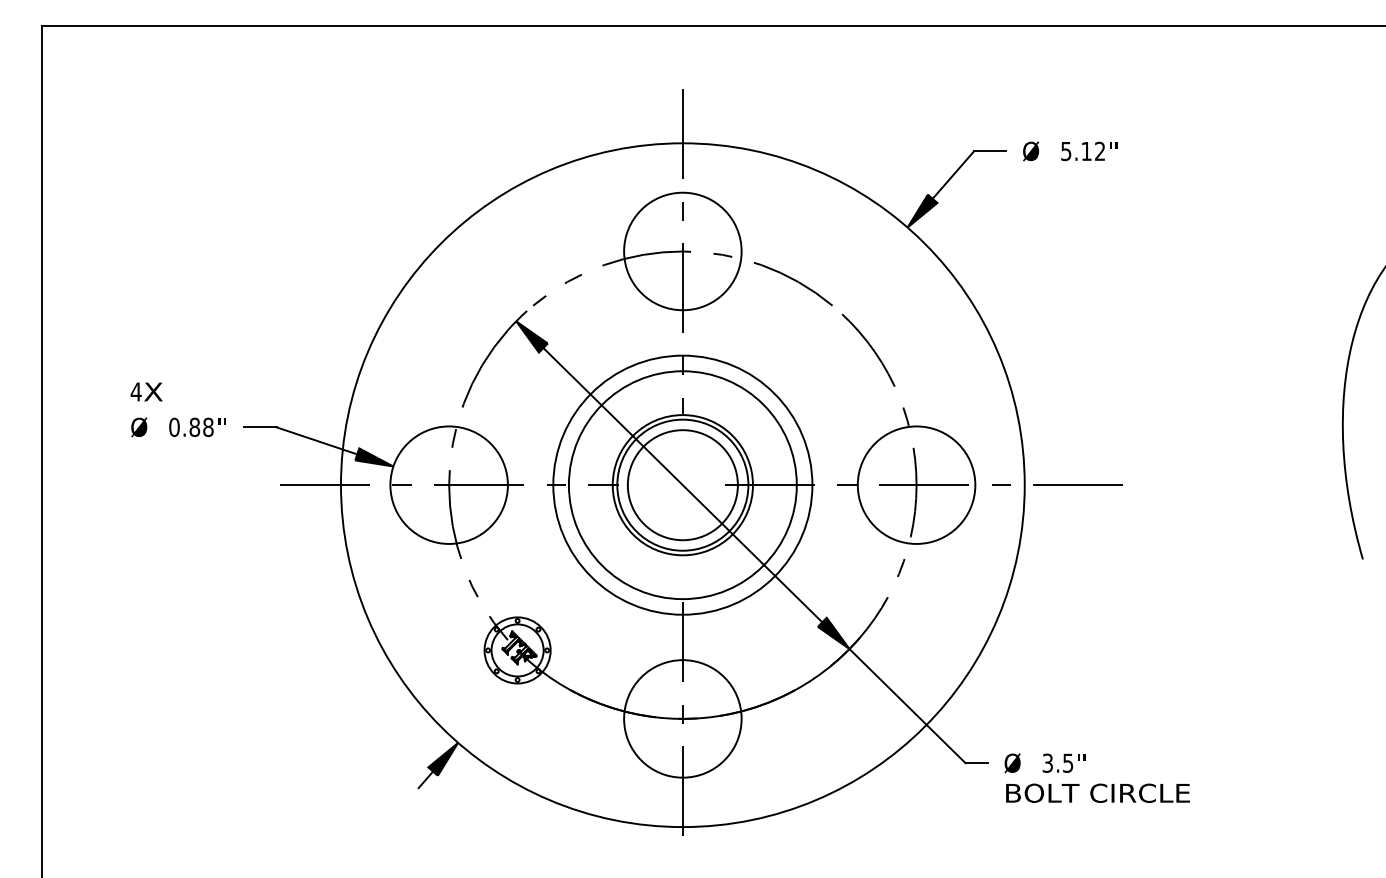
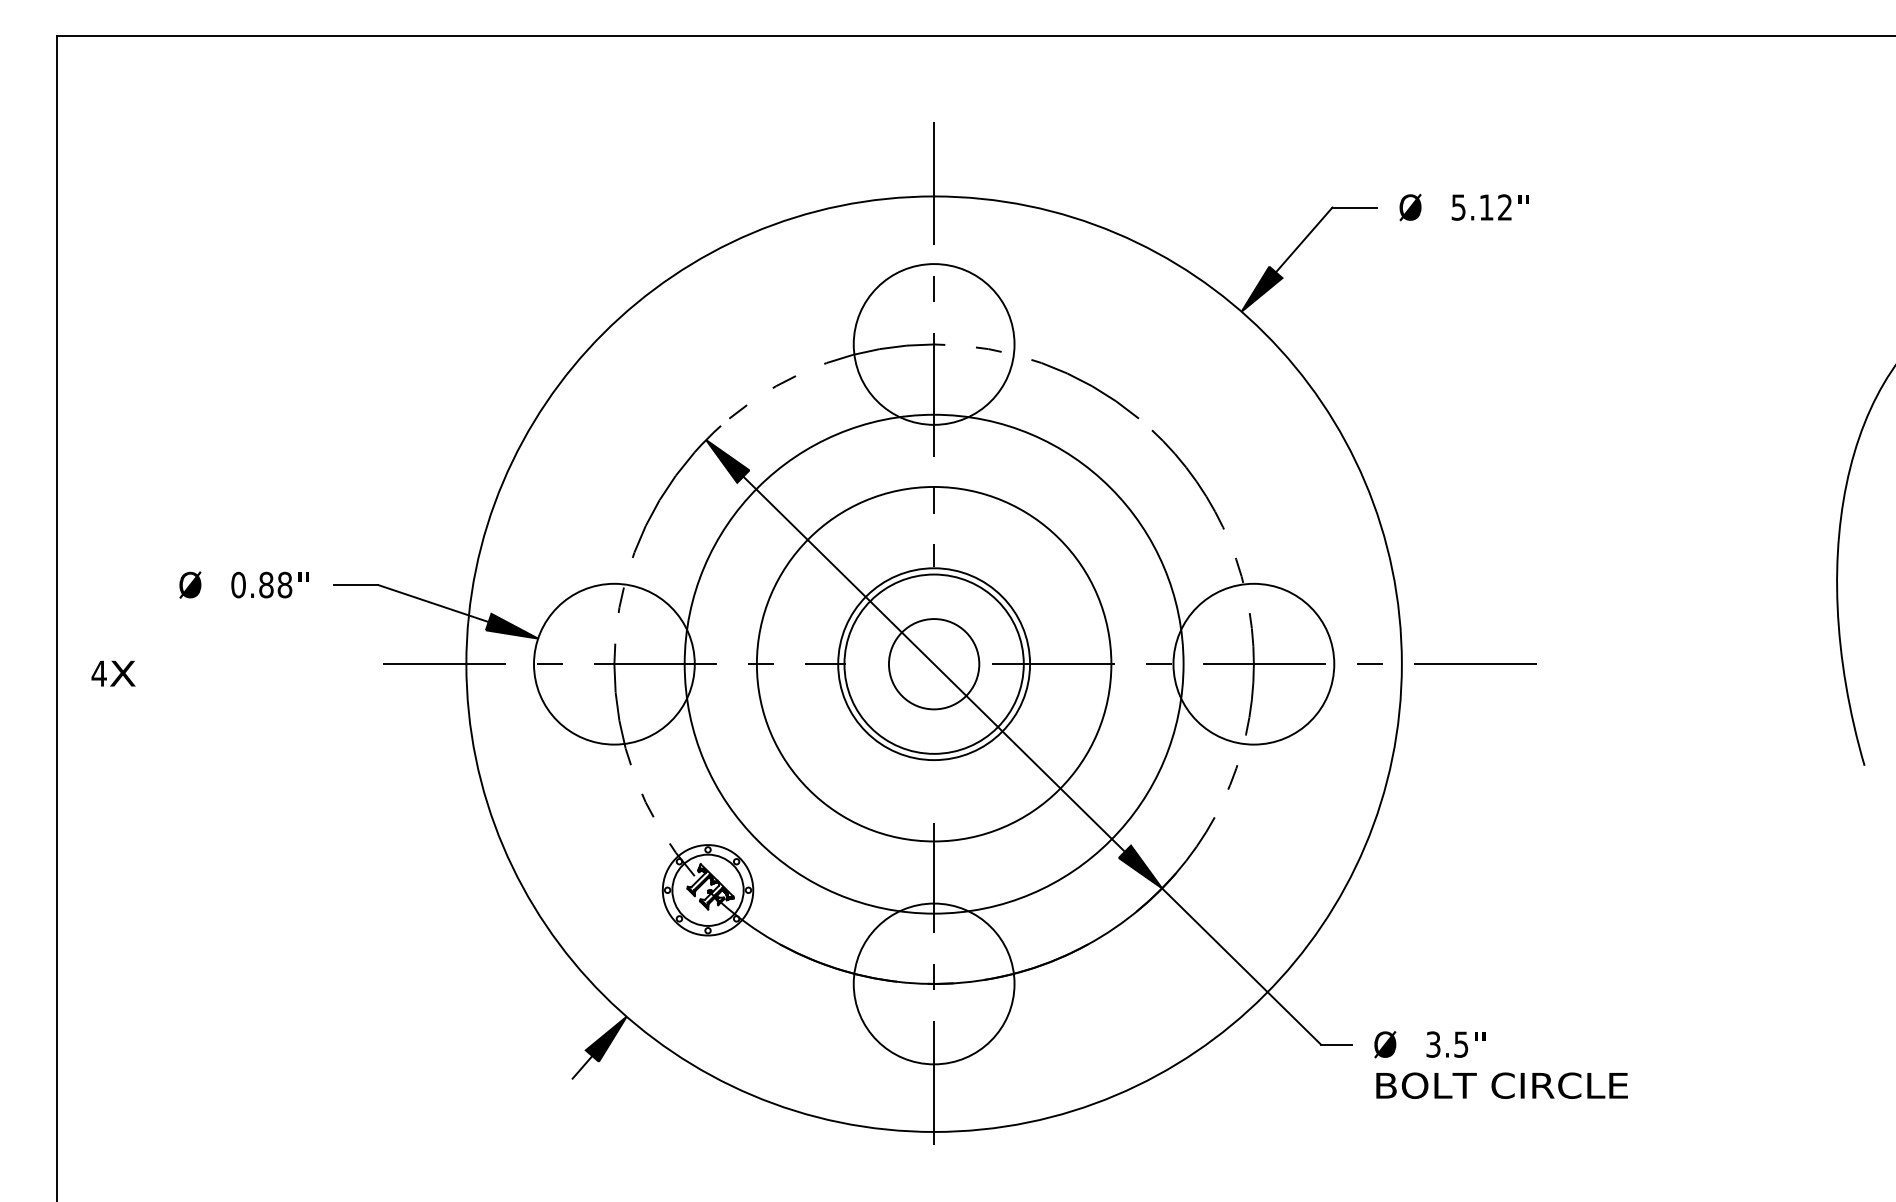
text: (146, 391) -> (113, 673), moved
circle: (682, 484) -> (933, 663), size x0.6
circle: (683, 485) -> (934, 664), size x1.6

